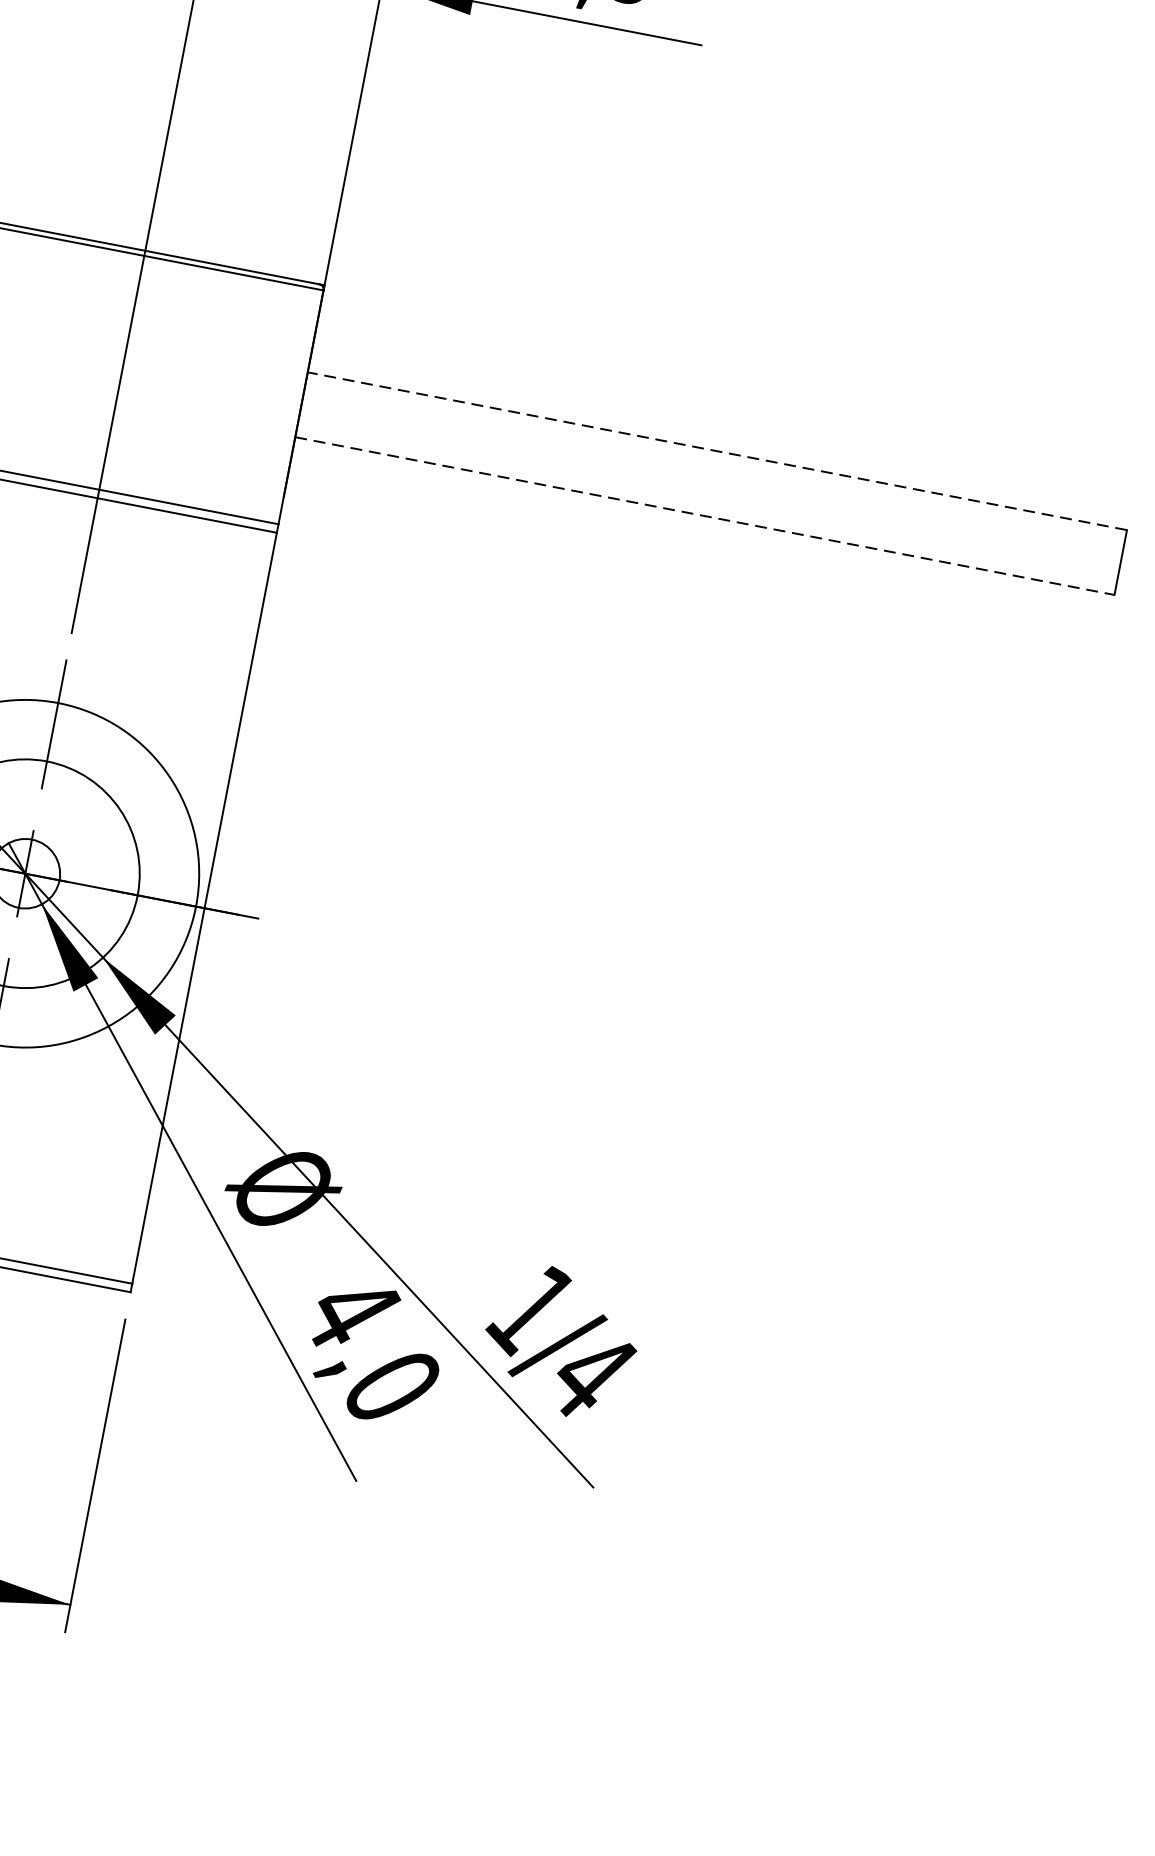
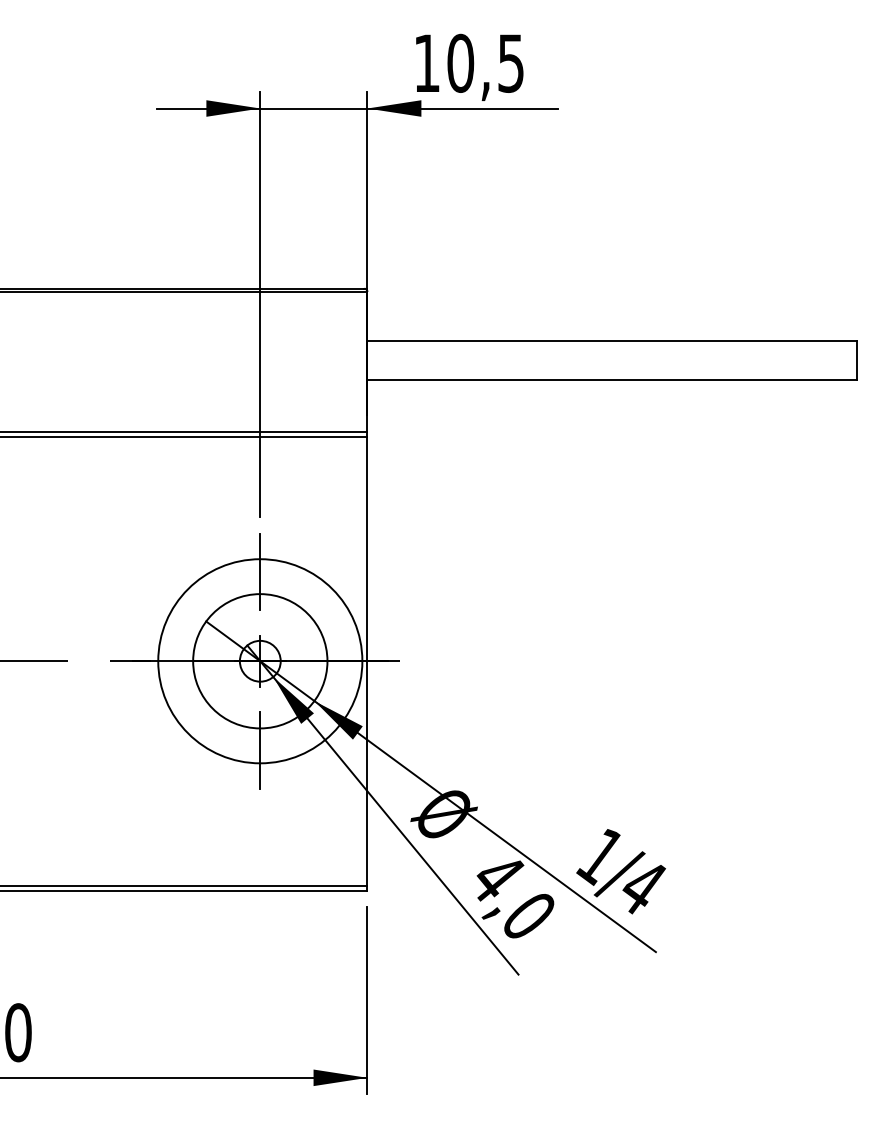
line: (717, 450) -> (612, 340), dashed -> solid
line: (705, 515) -> (612, 379), dashed -> solid

